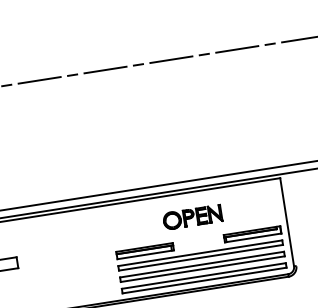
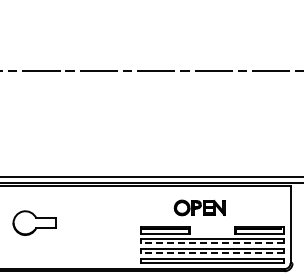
part: (192, 216) -> (199, 207), moved
line: (201, 257) -> (212, 243), solid -> dashed
line: (202, 269) -> (212, 253), solid -> dashed

